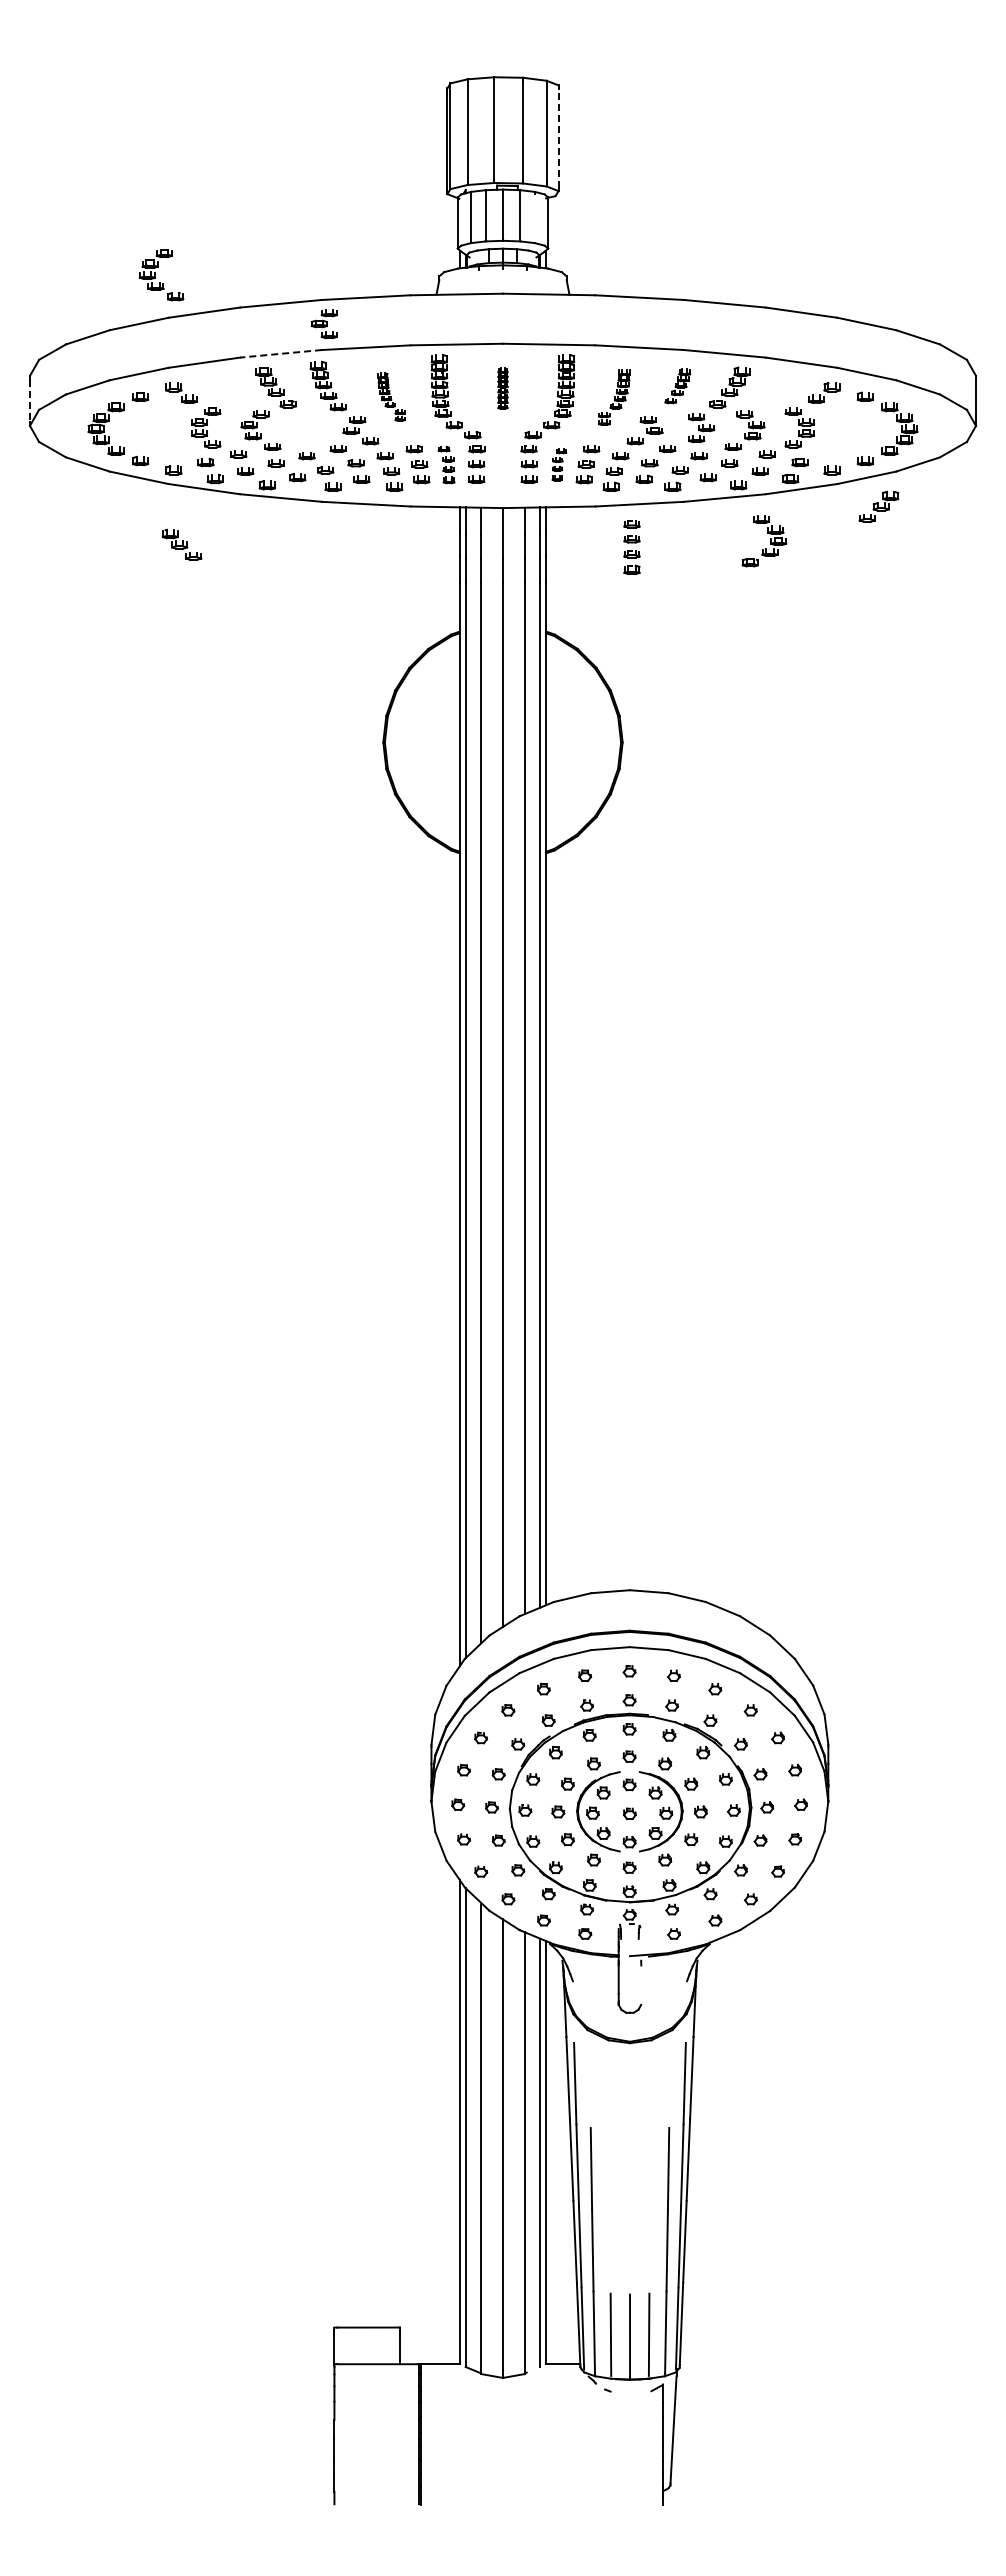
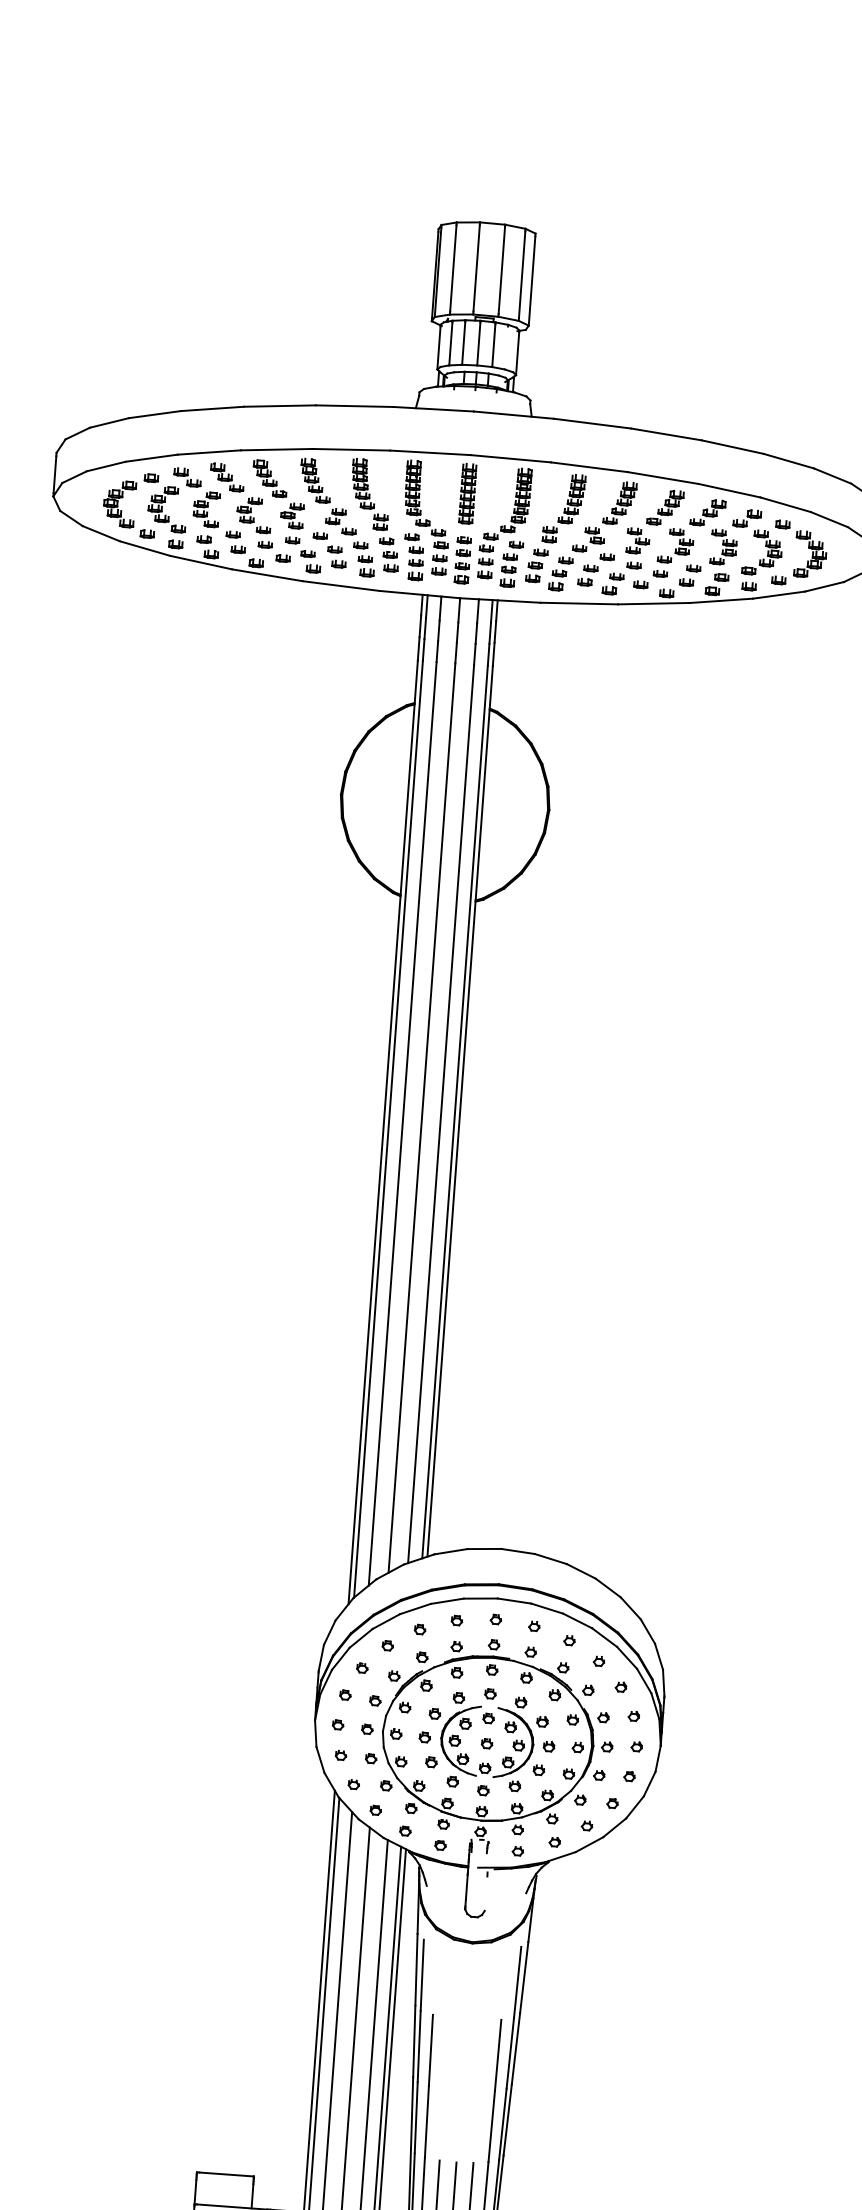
line: (558, 138) -> (532, 279), dashed -> solid
part: (161, 275) -> (167, 509), moved
part: (323, 324) -> (291, 516), moved
line: (280, 353) -> (276, 449), dashed -> solid
part: (677, 386) -> (619, 503), size x1.43
part: (502, 388) -> (467, 494), size x1.67
part: (391, 396) -> (370, 493), size x1.67
part: (614, 397) -> (564, 509), size x1.43
line: (29, 401) -> (54, 475), dashed -> solid
part: (446, 464) -> (413, 556), size x1.43
part: (559, 464) -> (512, 563), size x1.67
part: (878, 506) -> (707, 512), moved
part: (764, 541) -> (762, 553), moved
part: (181, 544) -> (226, 477), moved
part: (631, 547) -> (462, 560), moved

